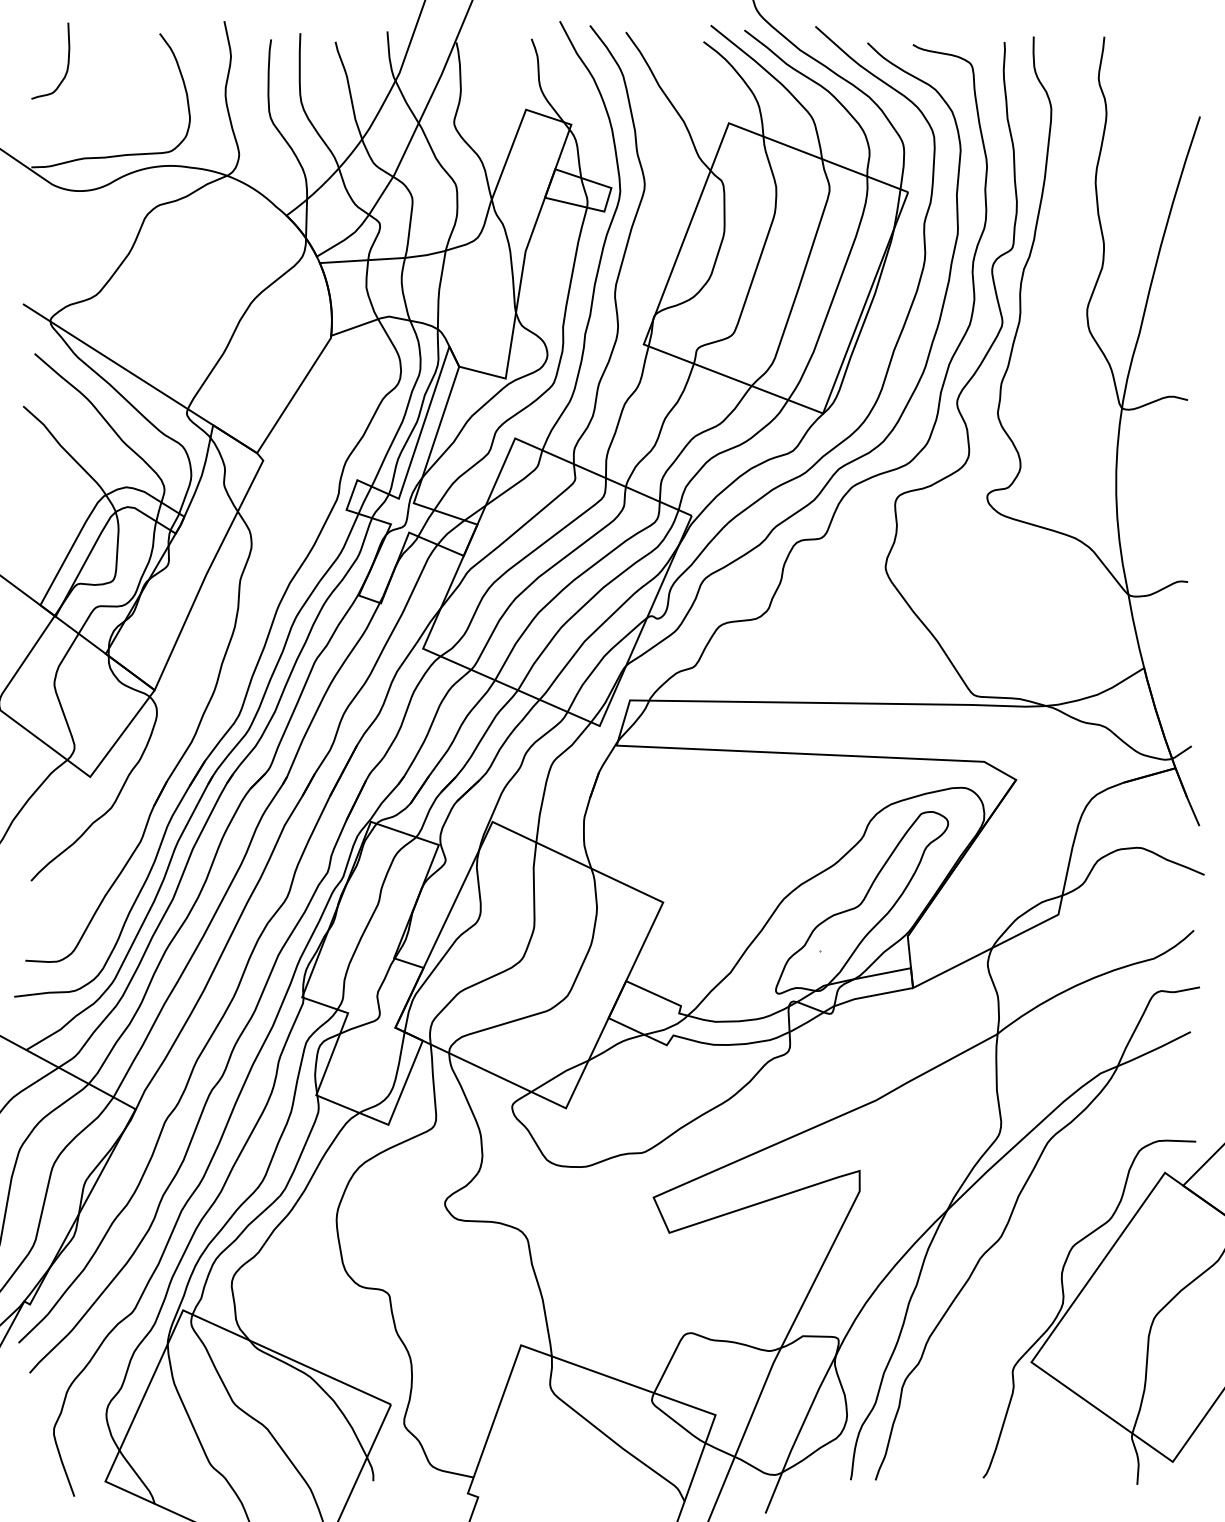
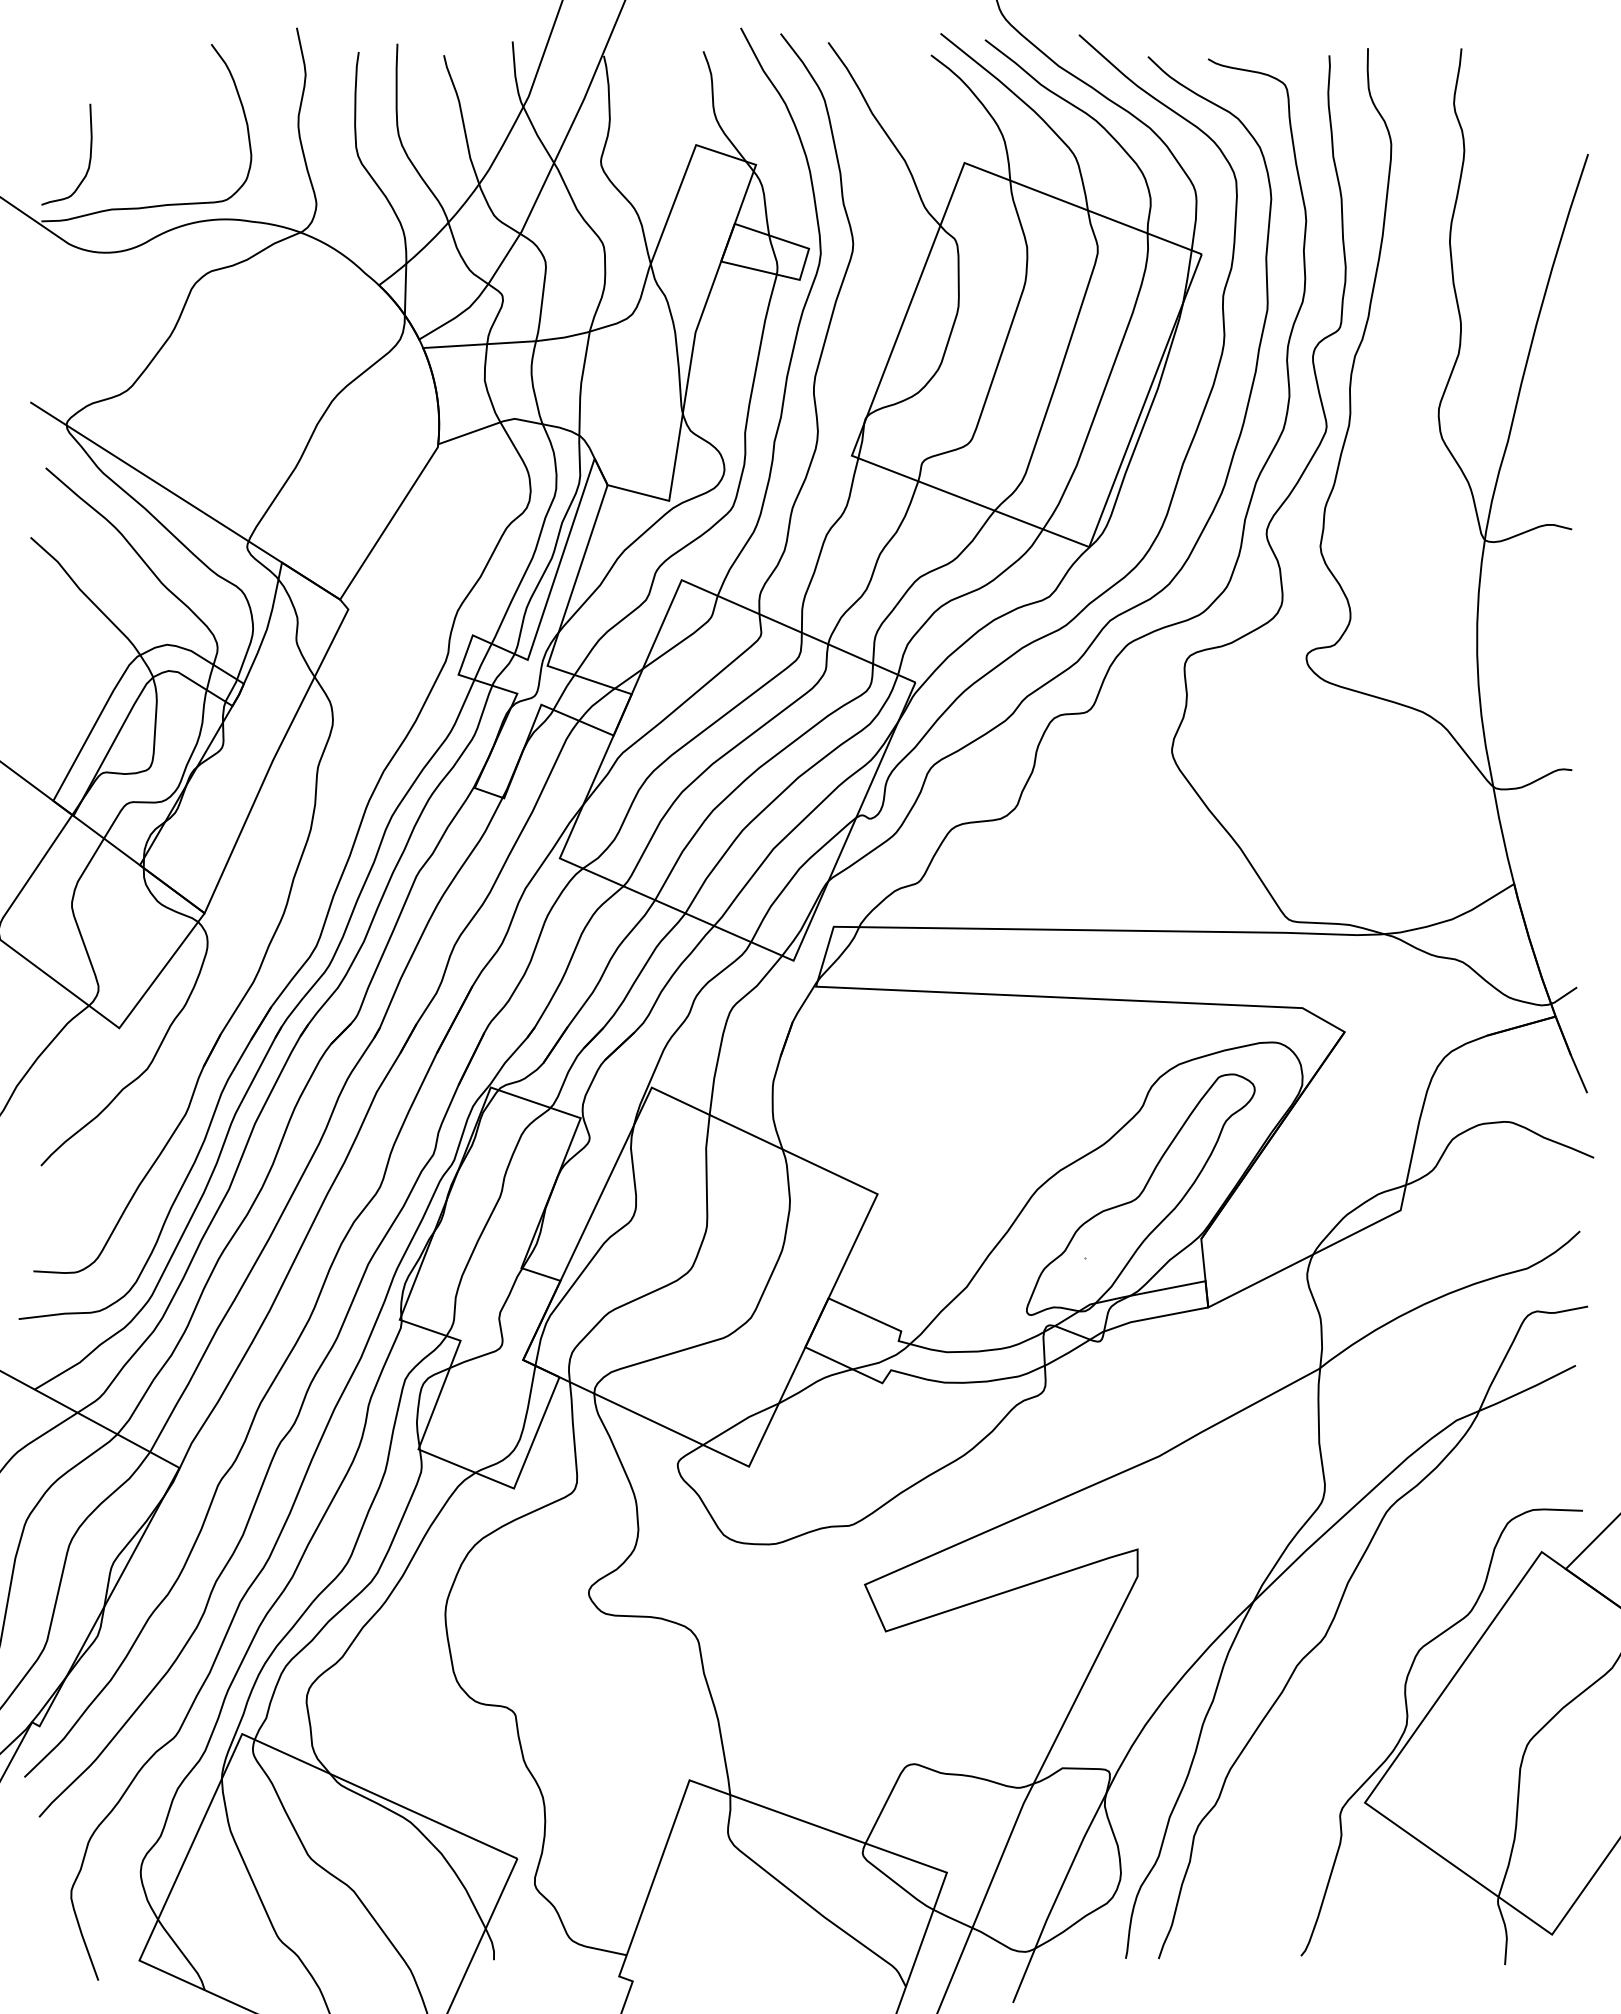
curve: (67, 61) -> (89, 155), moved

